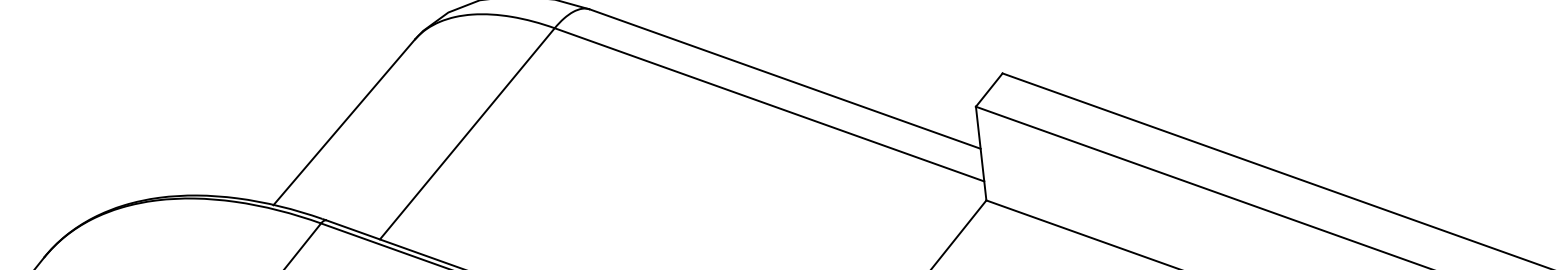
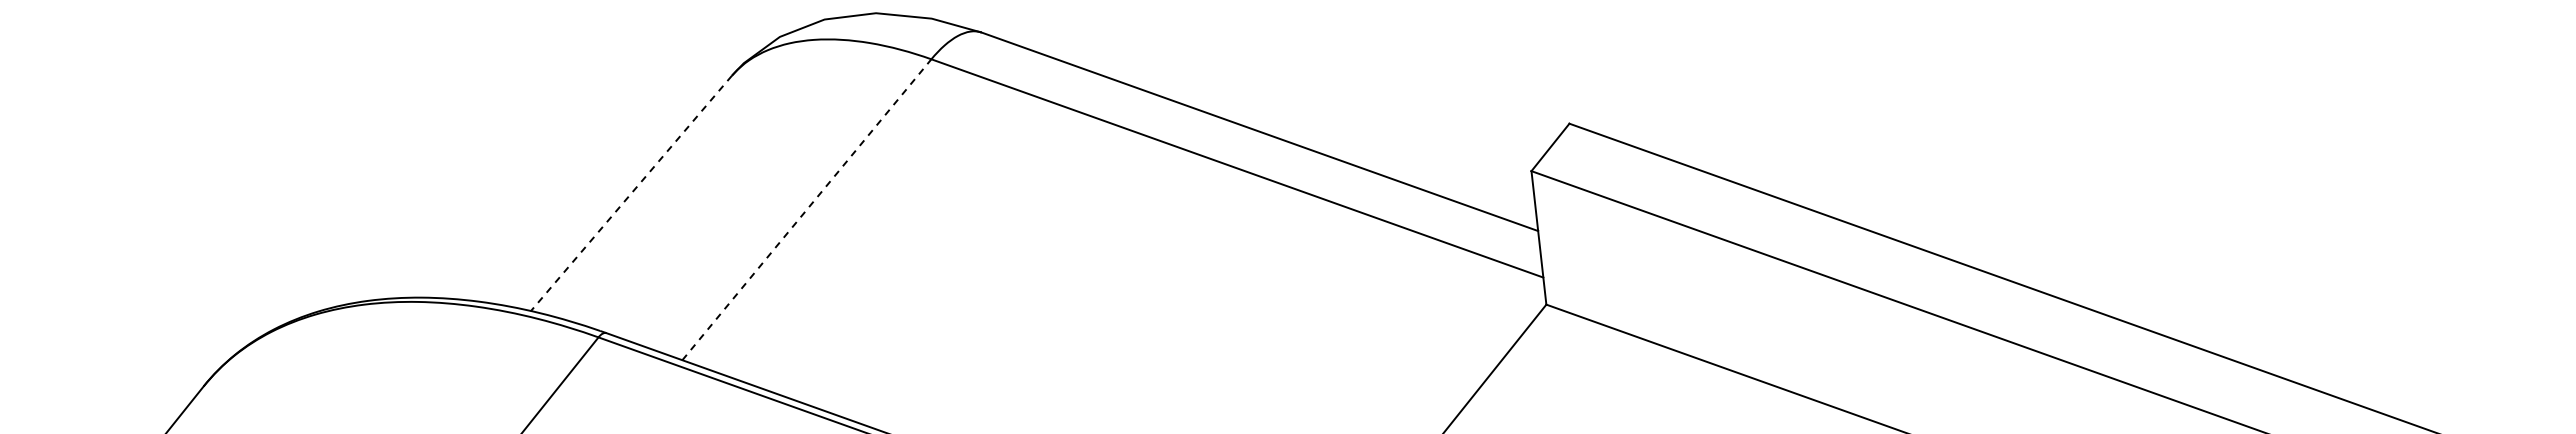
line: (344, 122) -> (631, 193), solid -> dashed
line: (467, 133) -> (807, 209), solid -> dashed

